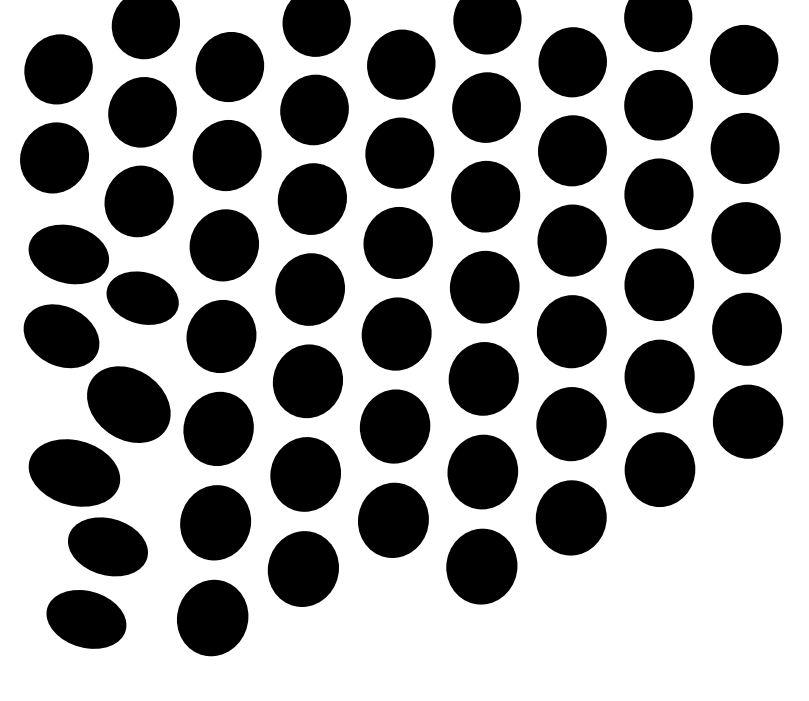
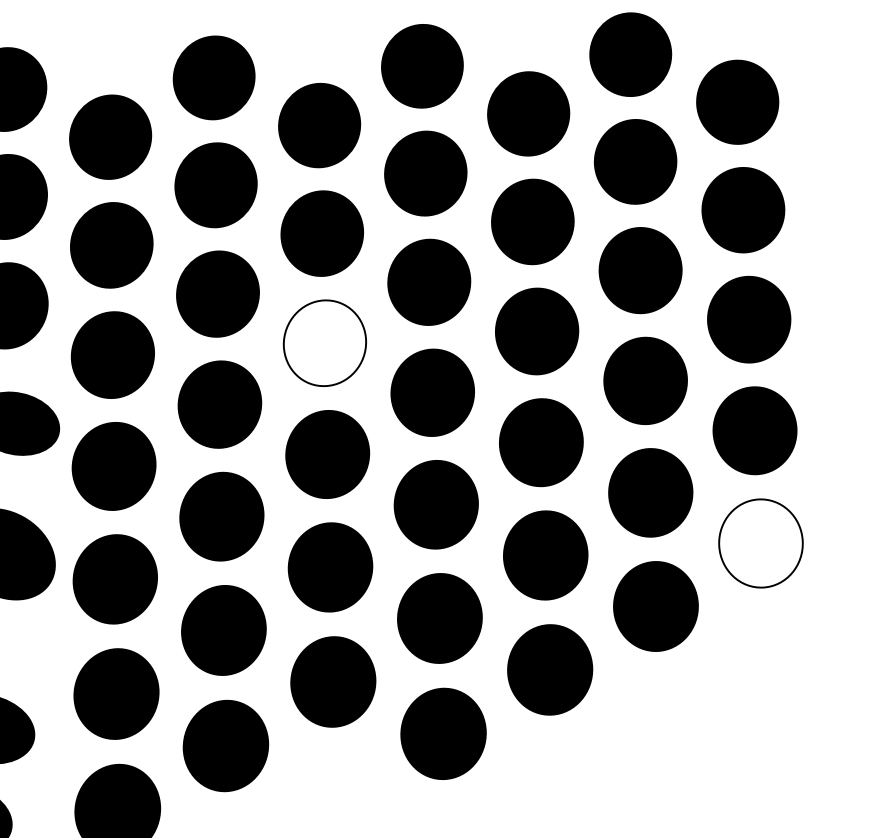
fill: (397, 242) -> (324, 342), removed
fill: (747, 421) -> (760, 543), removed

